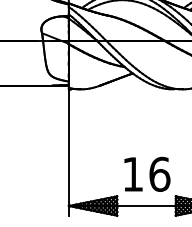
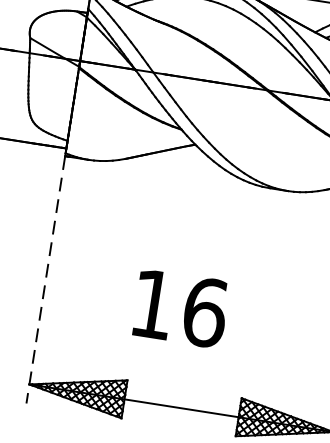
line: (68, 153) -> (44, 281), solid -> dashed
text: (147, 173) -> (181, 306), moved

